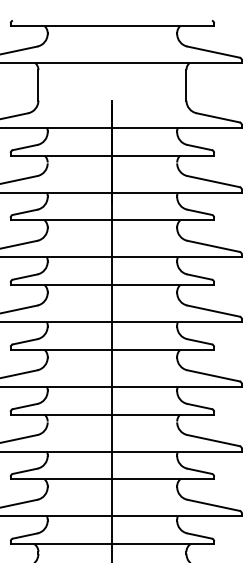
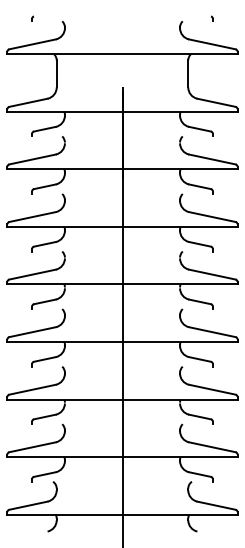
line: (112, 26) -> (122, 21), removed
line: (112, 155) -> (122, 136), removed
line: (112, 219) -> (122, 193), removed
line: (112, 285) -> (122, 251), removed
line: (112, 350) -> (122, 309), removed
line: (112, 414) -> (122, 366), removed
line: (112, 479) -> (122, 424), removed
line: (112, 543) -> (122, 481), removed

